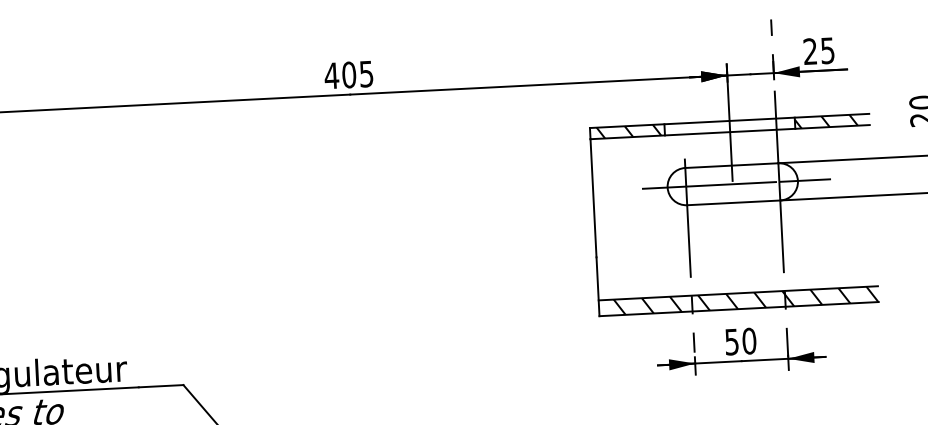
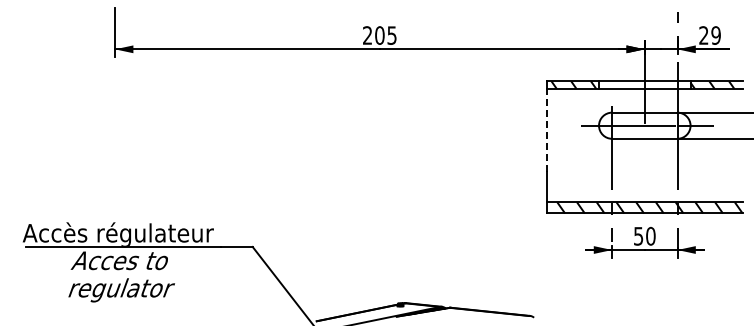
text: (826, 50) -> (715, 35), 25 -> 29
text: (331, 75) -> (367, 35), 405 -> 205
line: (593, 198) -> (546, 130), solid -> dashed

